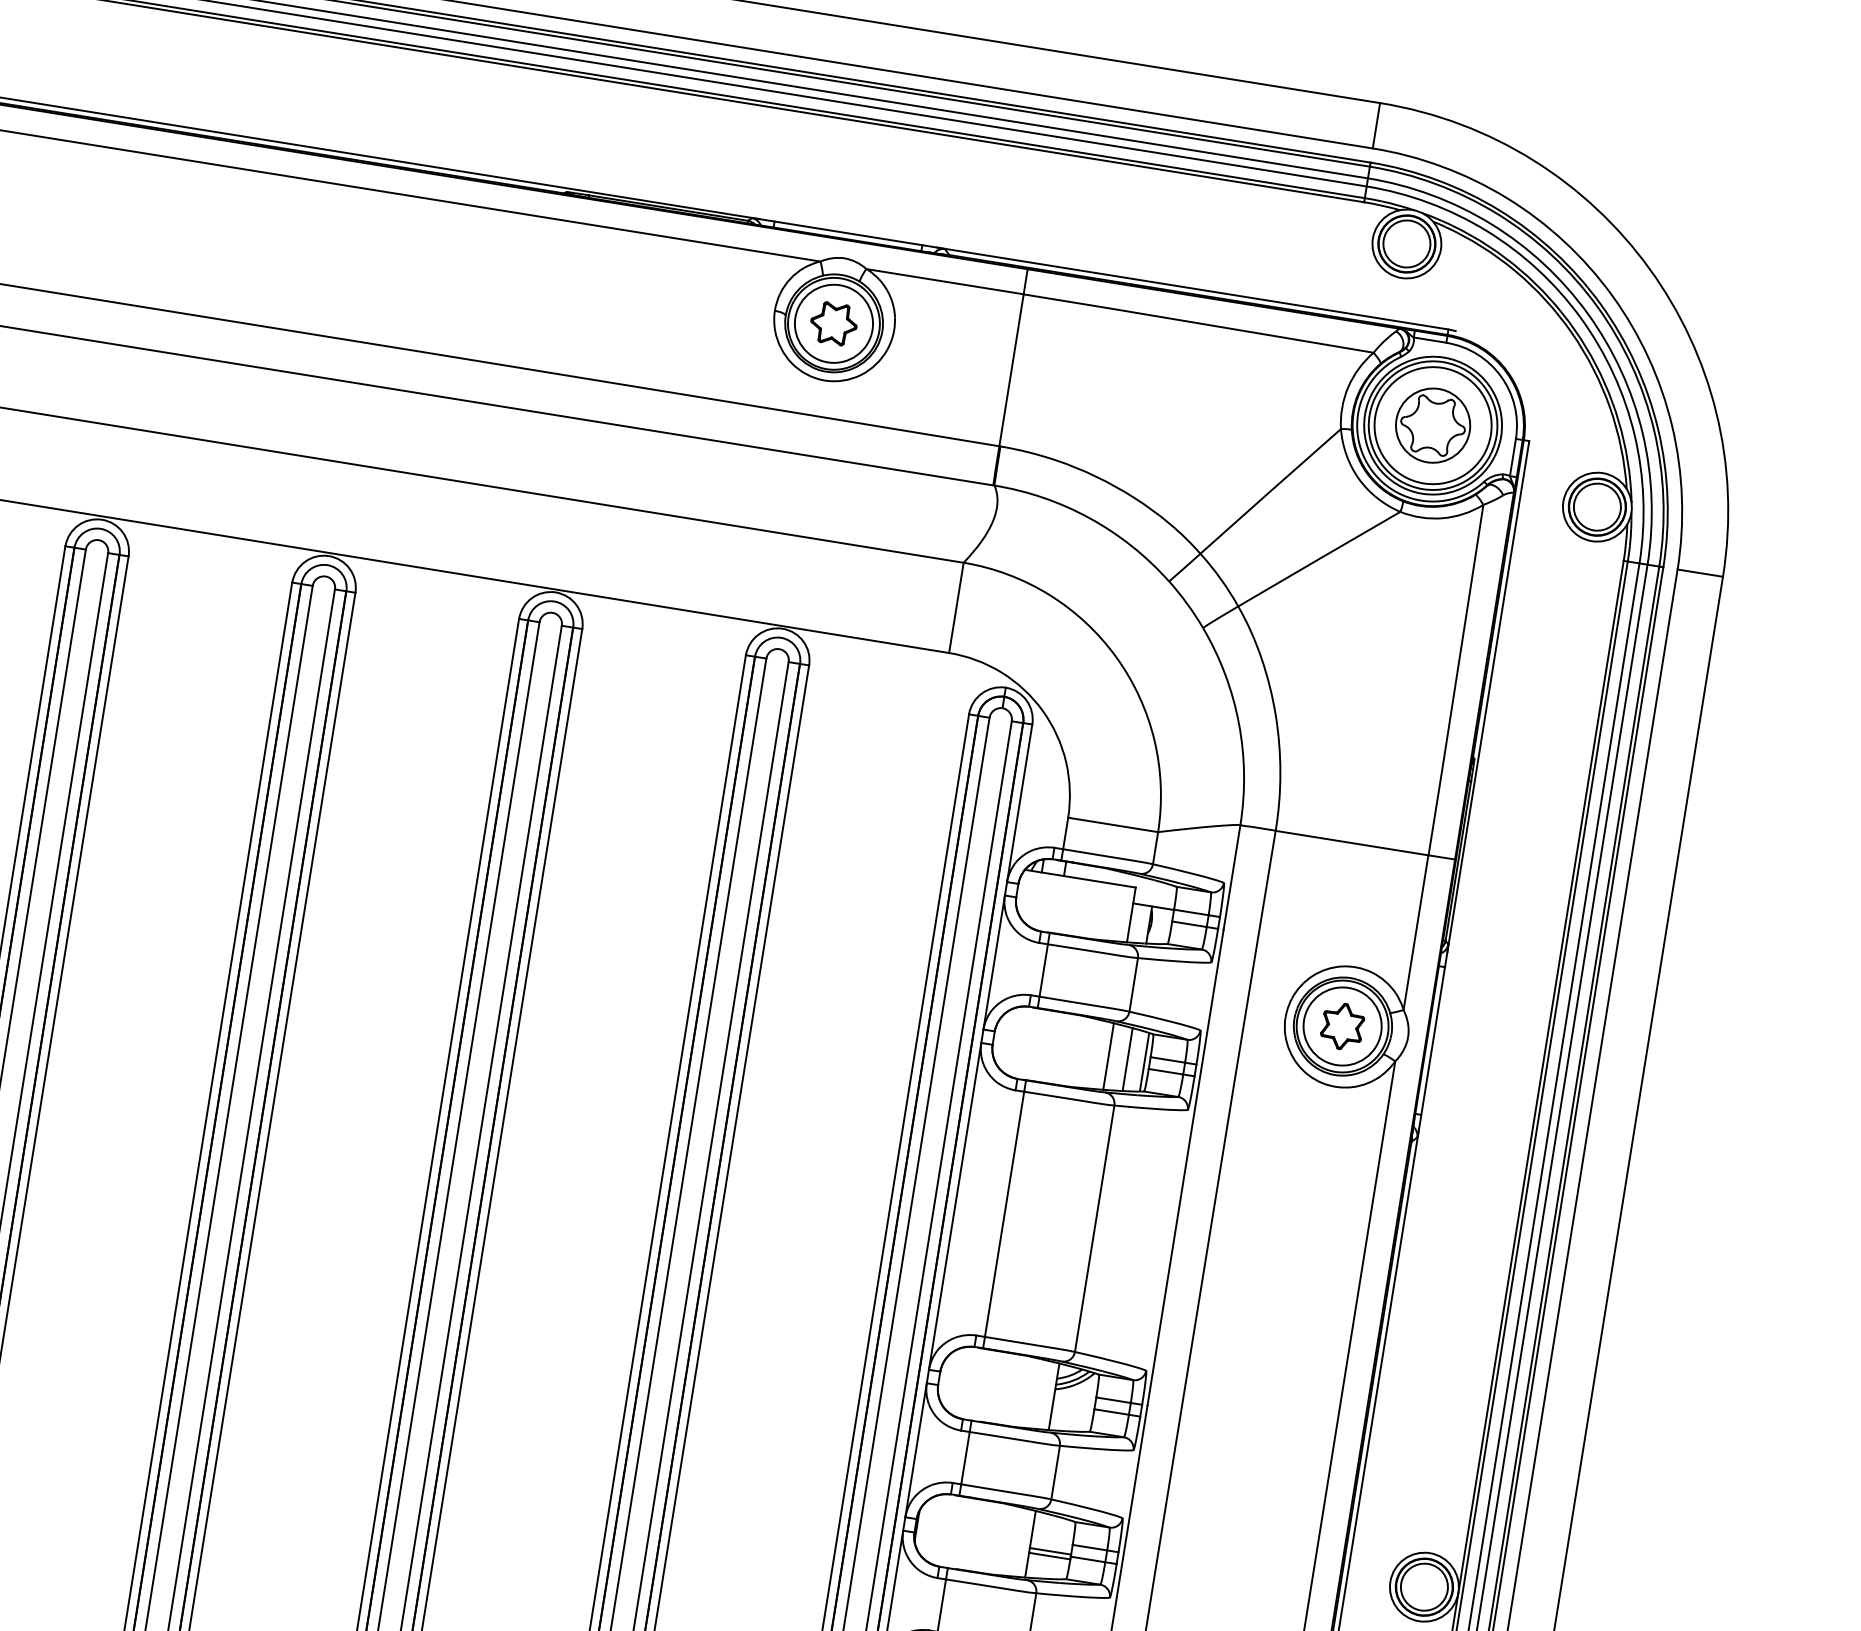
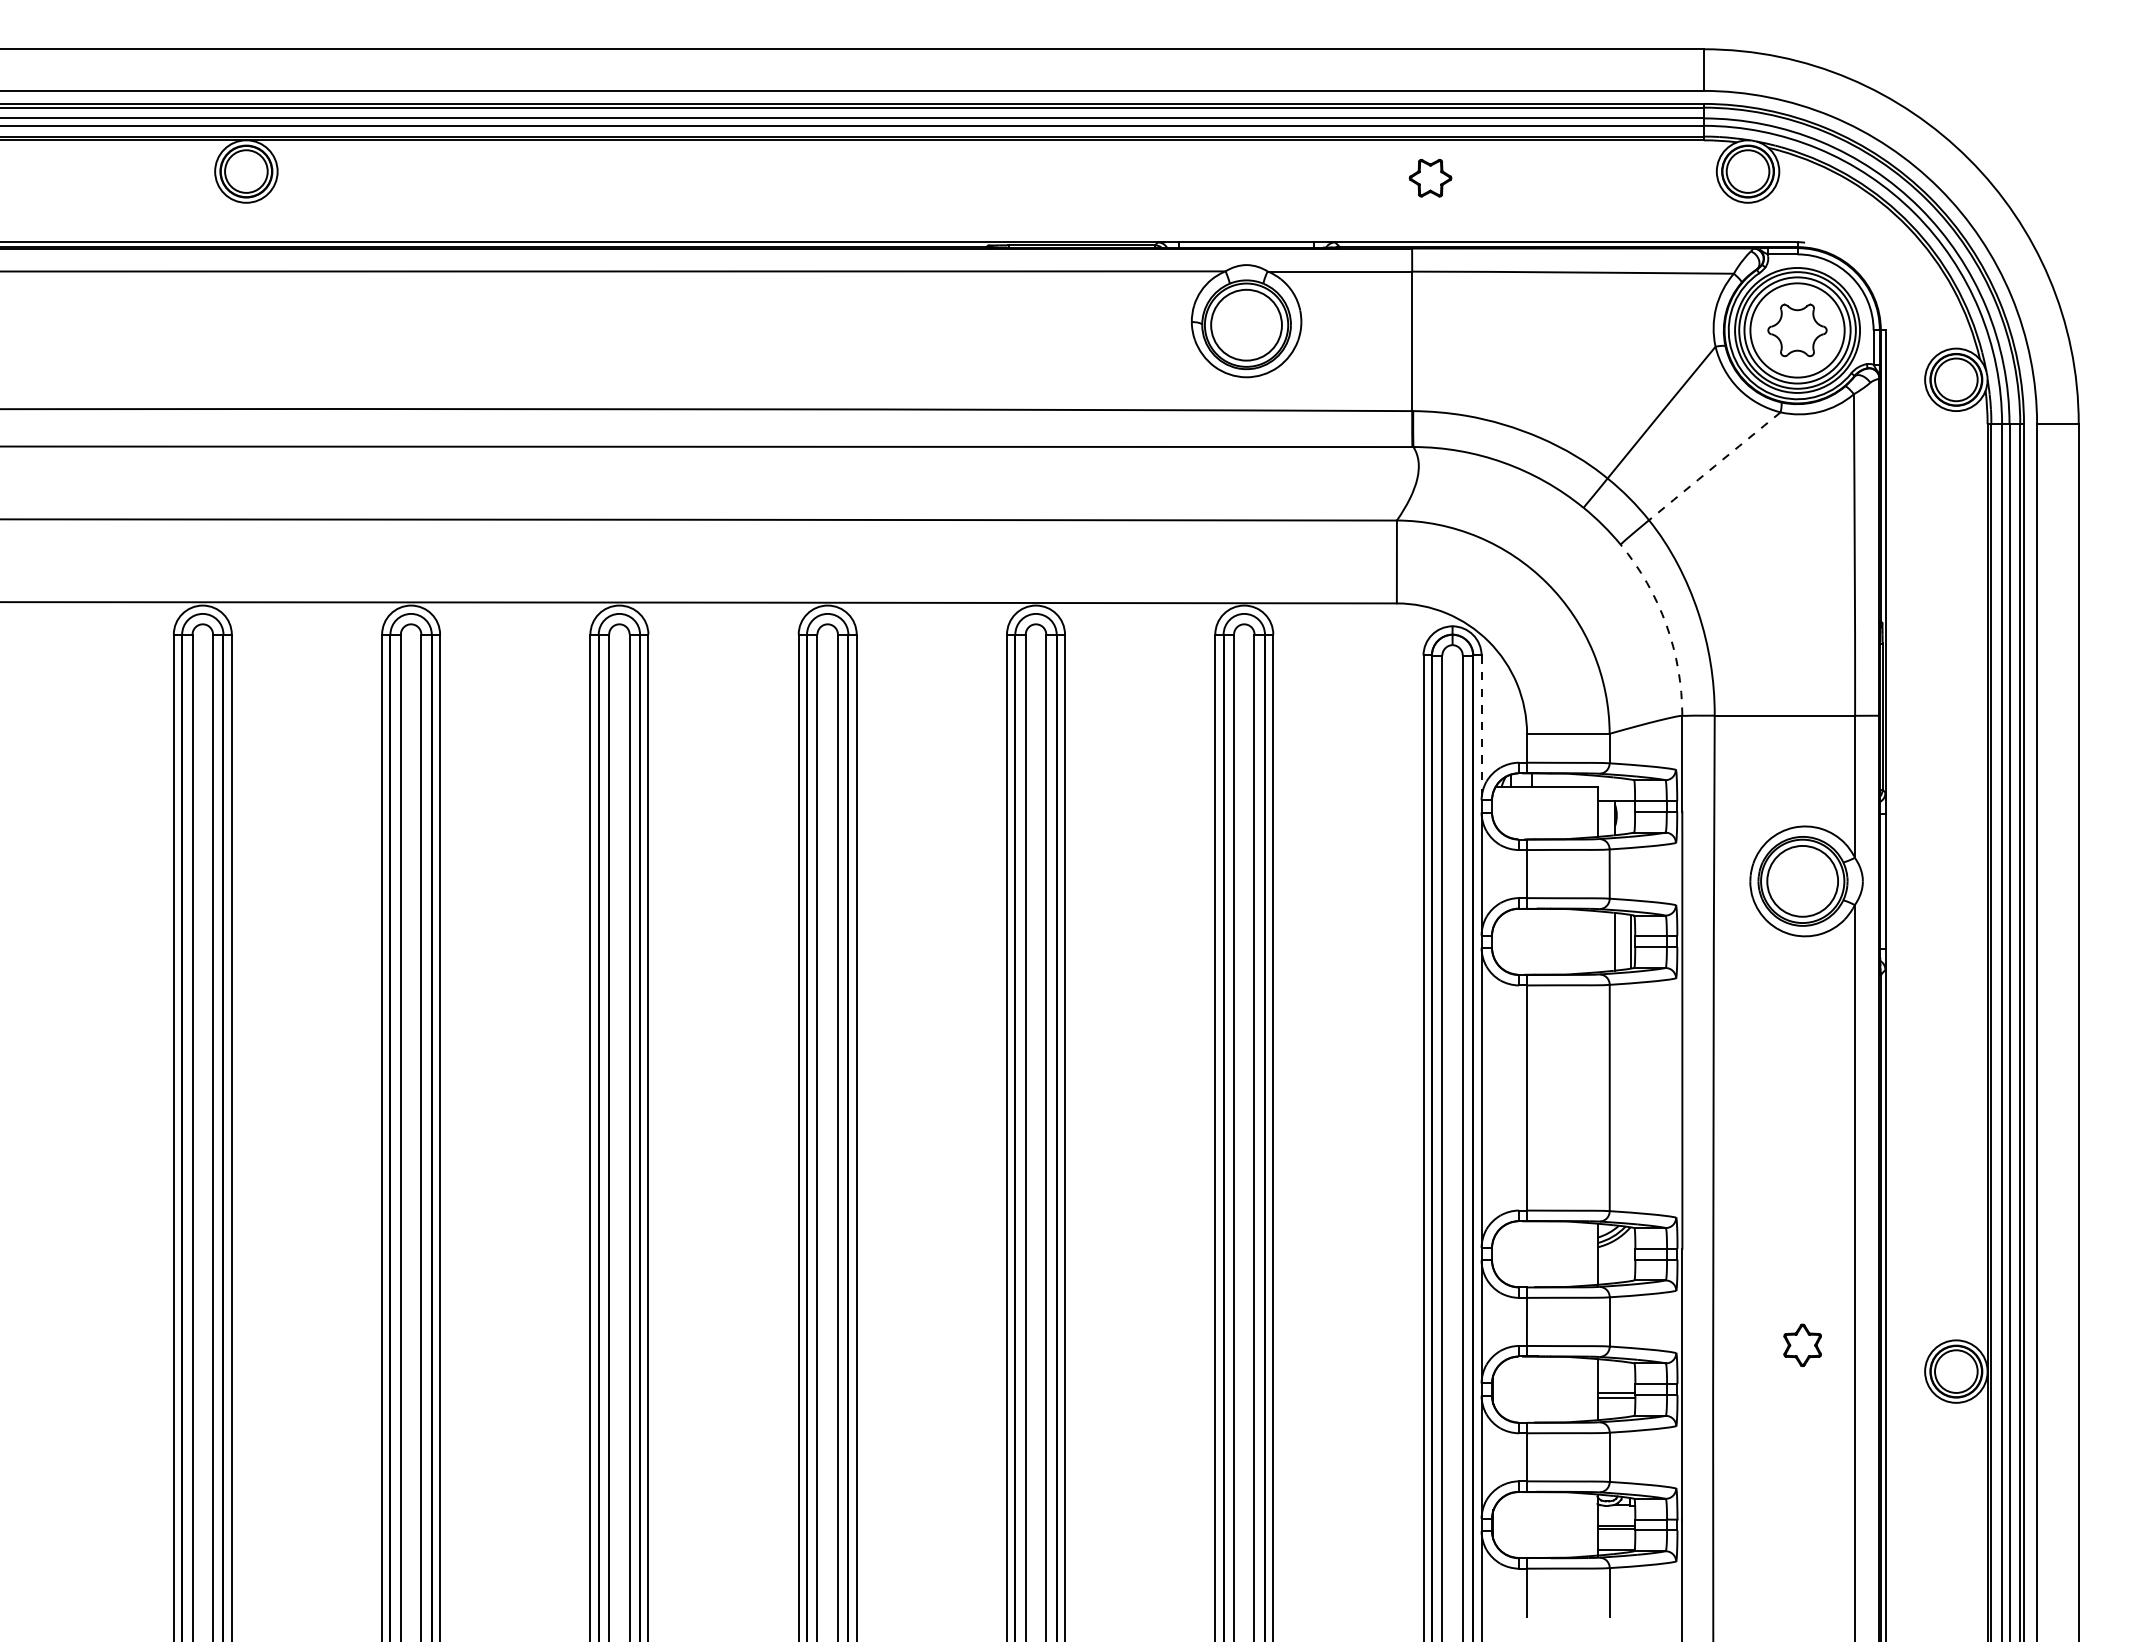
part: (833, 324) -> (1430, 178), moved
circle: (1433, 425) -> (1797, 330), size x1.4
arc: (1318, 559) -> (1714, 466), solid -> dashed
arc: (1239, 723) -> (1666, 624), solid -> dashed
line: (1019, 803) -> (1481, 728), solid -> dashed
part: (1342, 1026) -> (1802, 1345), moved
line: (1108, 1056) -> (1597, 941), removed

